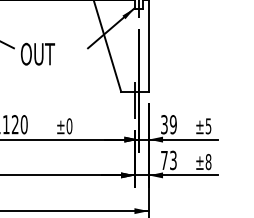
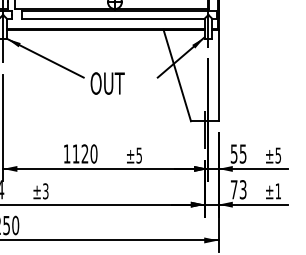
text: (168, 124) -> (238, 153), 39 -> 55
text: (69, 126) -> (139, 155), ±0 -> ±5
text: (208, 162) -> (278, 191), ±8 -> ±1

